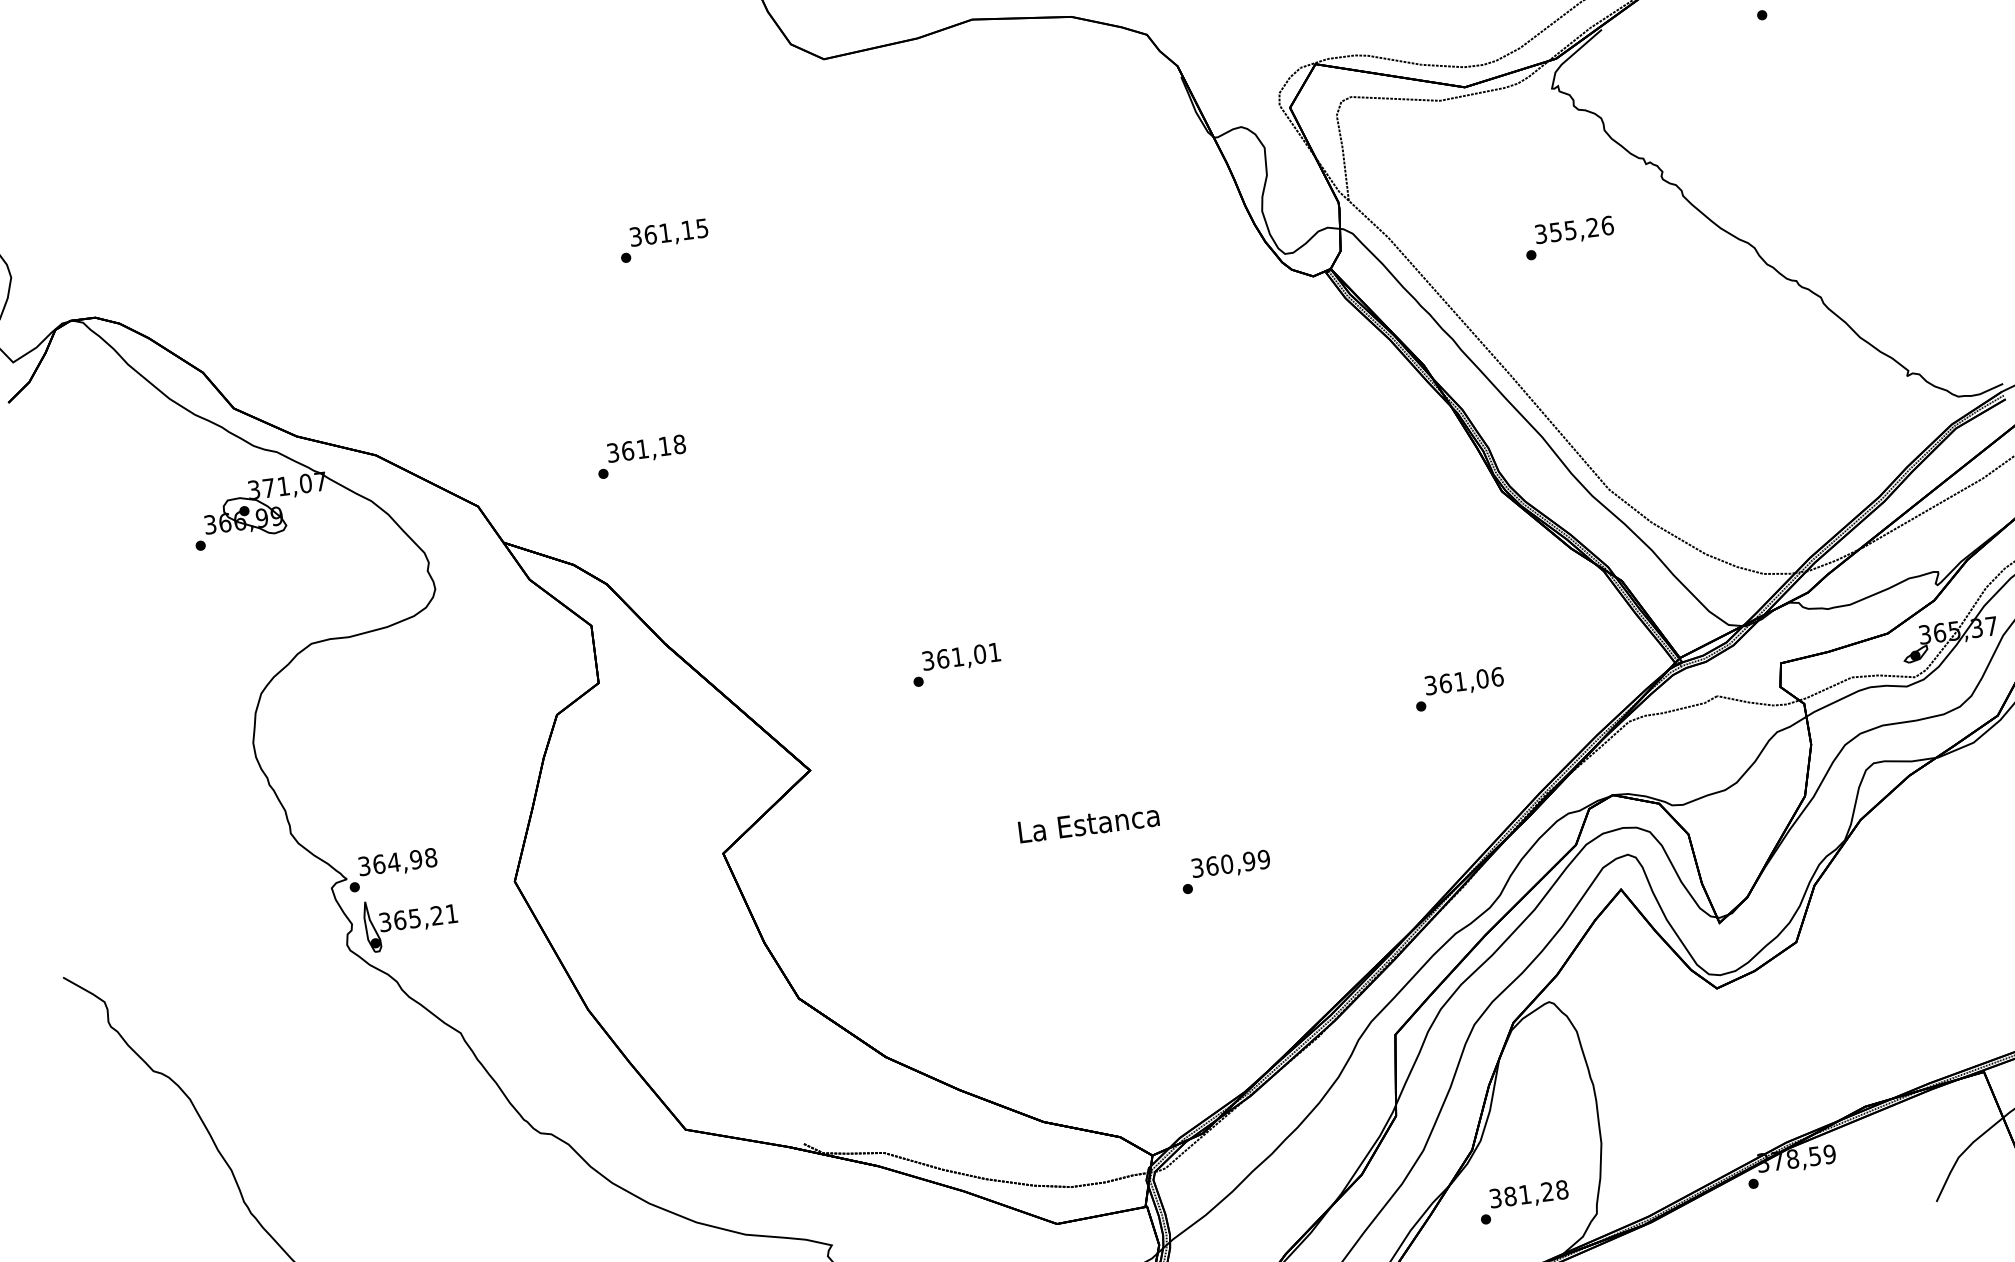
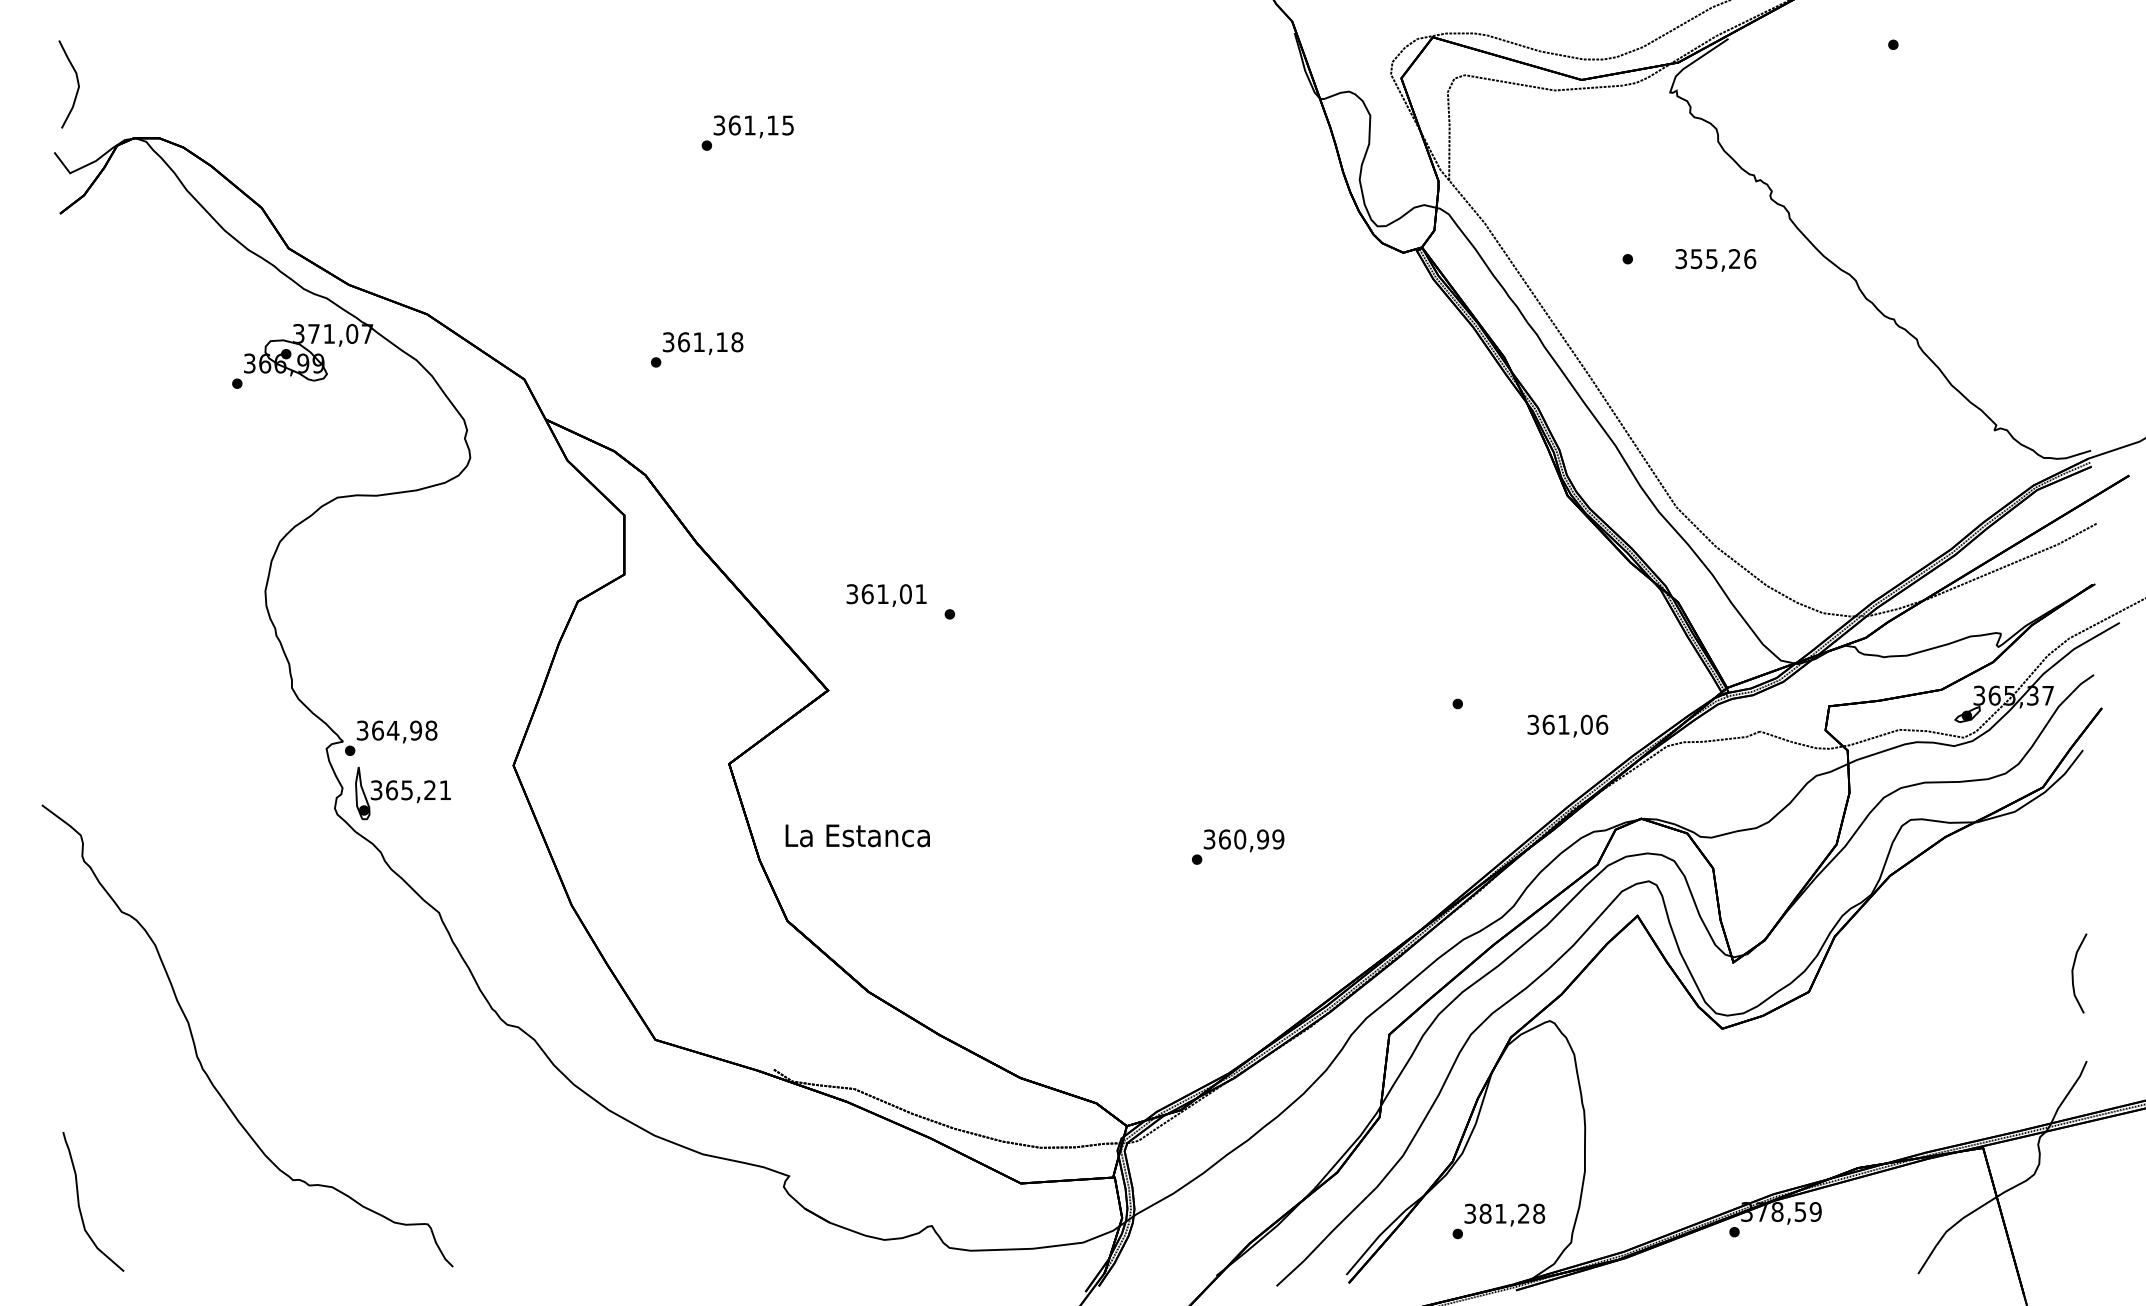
text: (1574, 231) -> (1715, 260), moved
text: (961, 657) -> (886, 595), moved
text: (1464, 681) -> (1567, 725), moved
text: (1088, 823) -> (857, 835), moved

